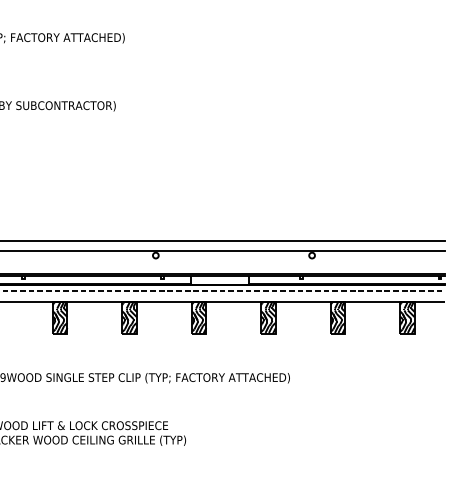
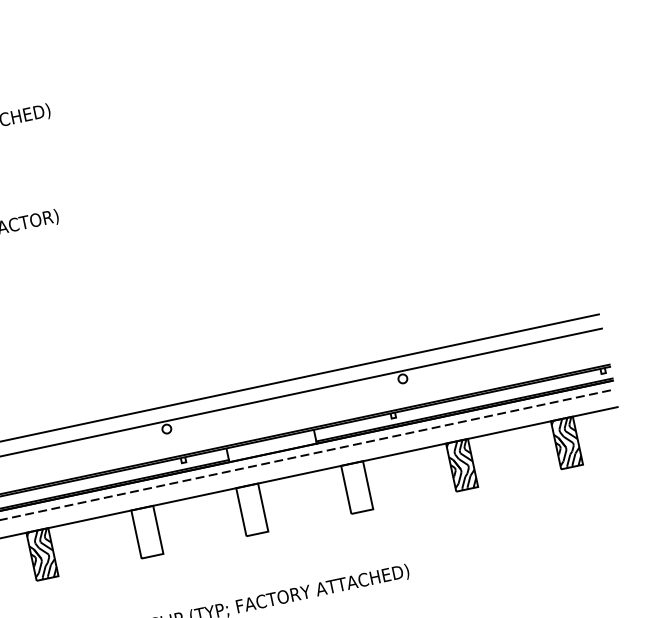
hatch: (129, 318) -> (147, 532), removed
hatch: (198, 318) -> (251, 510), removed
hatch: (268, 318) -> (357, 487), removed

